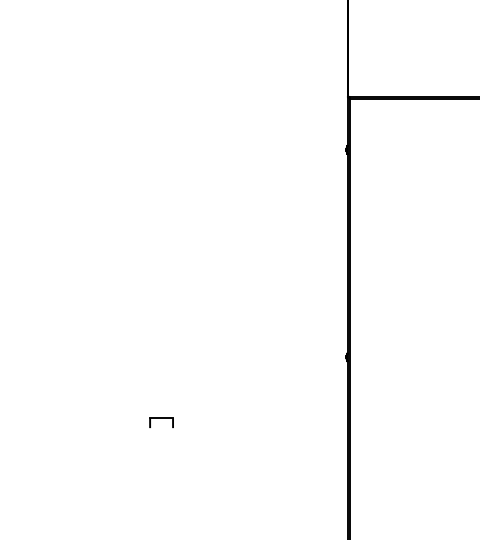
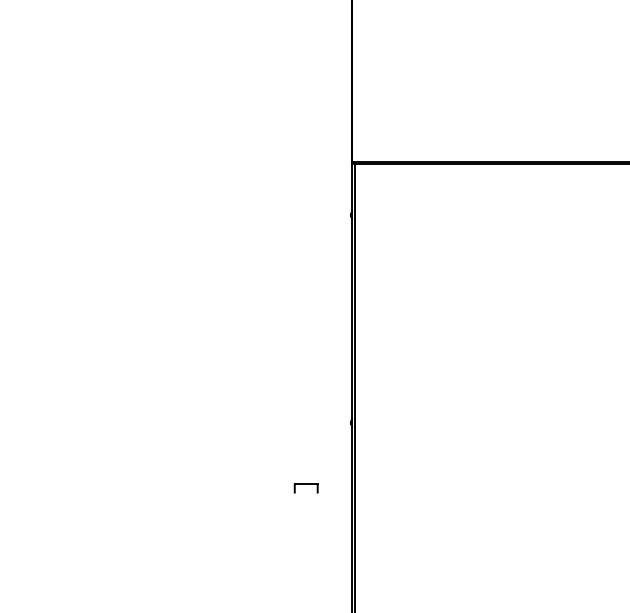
part: (160, 423) -> (305, 488), moved

